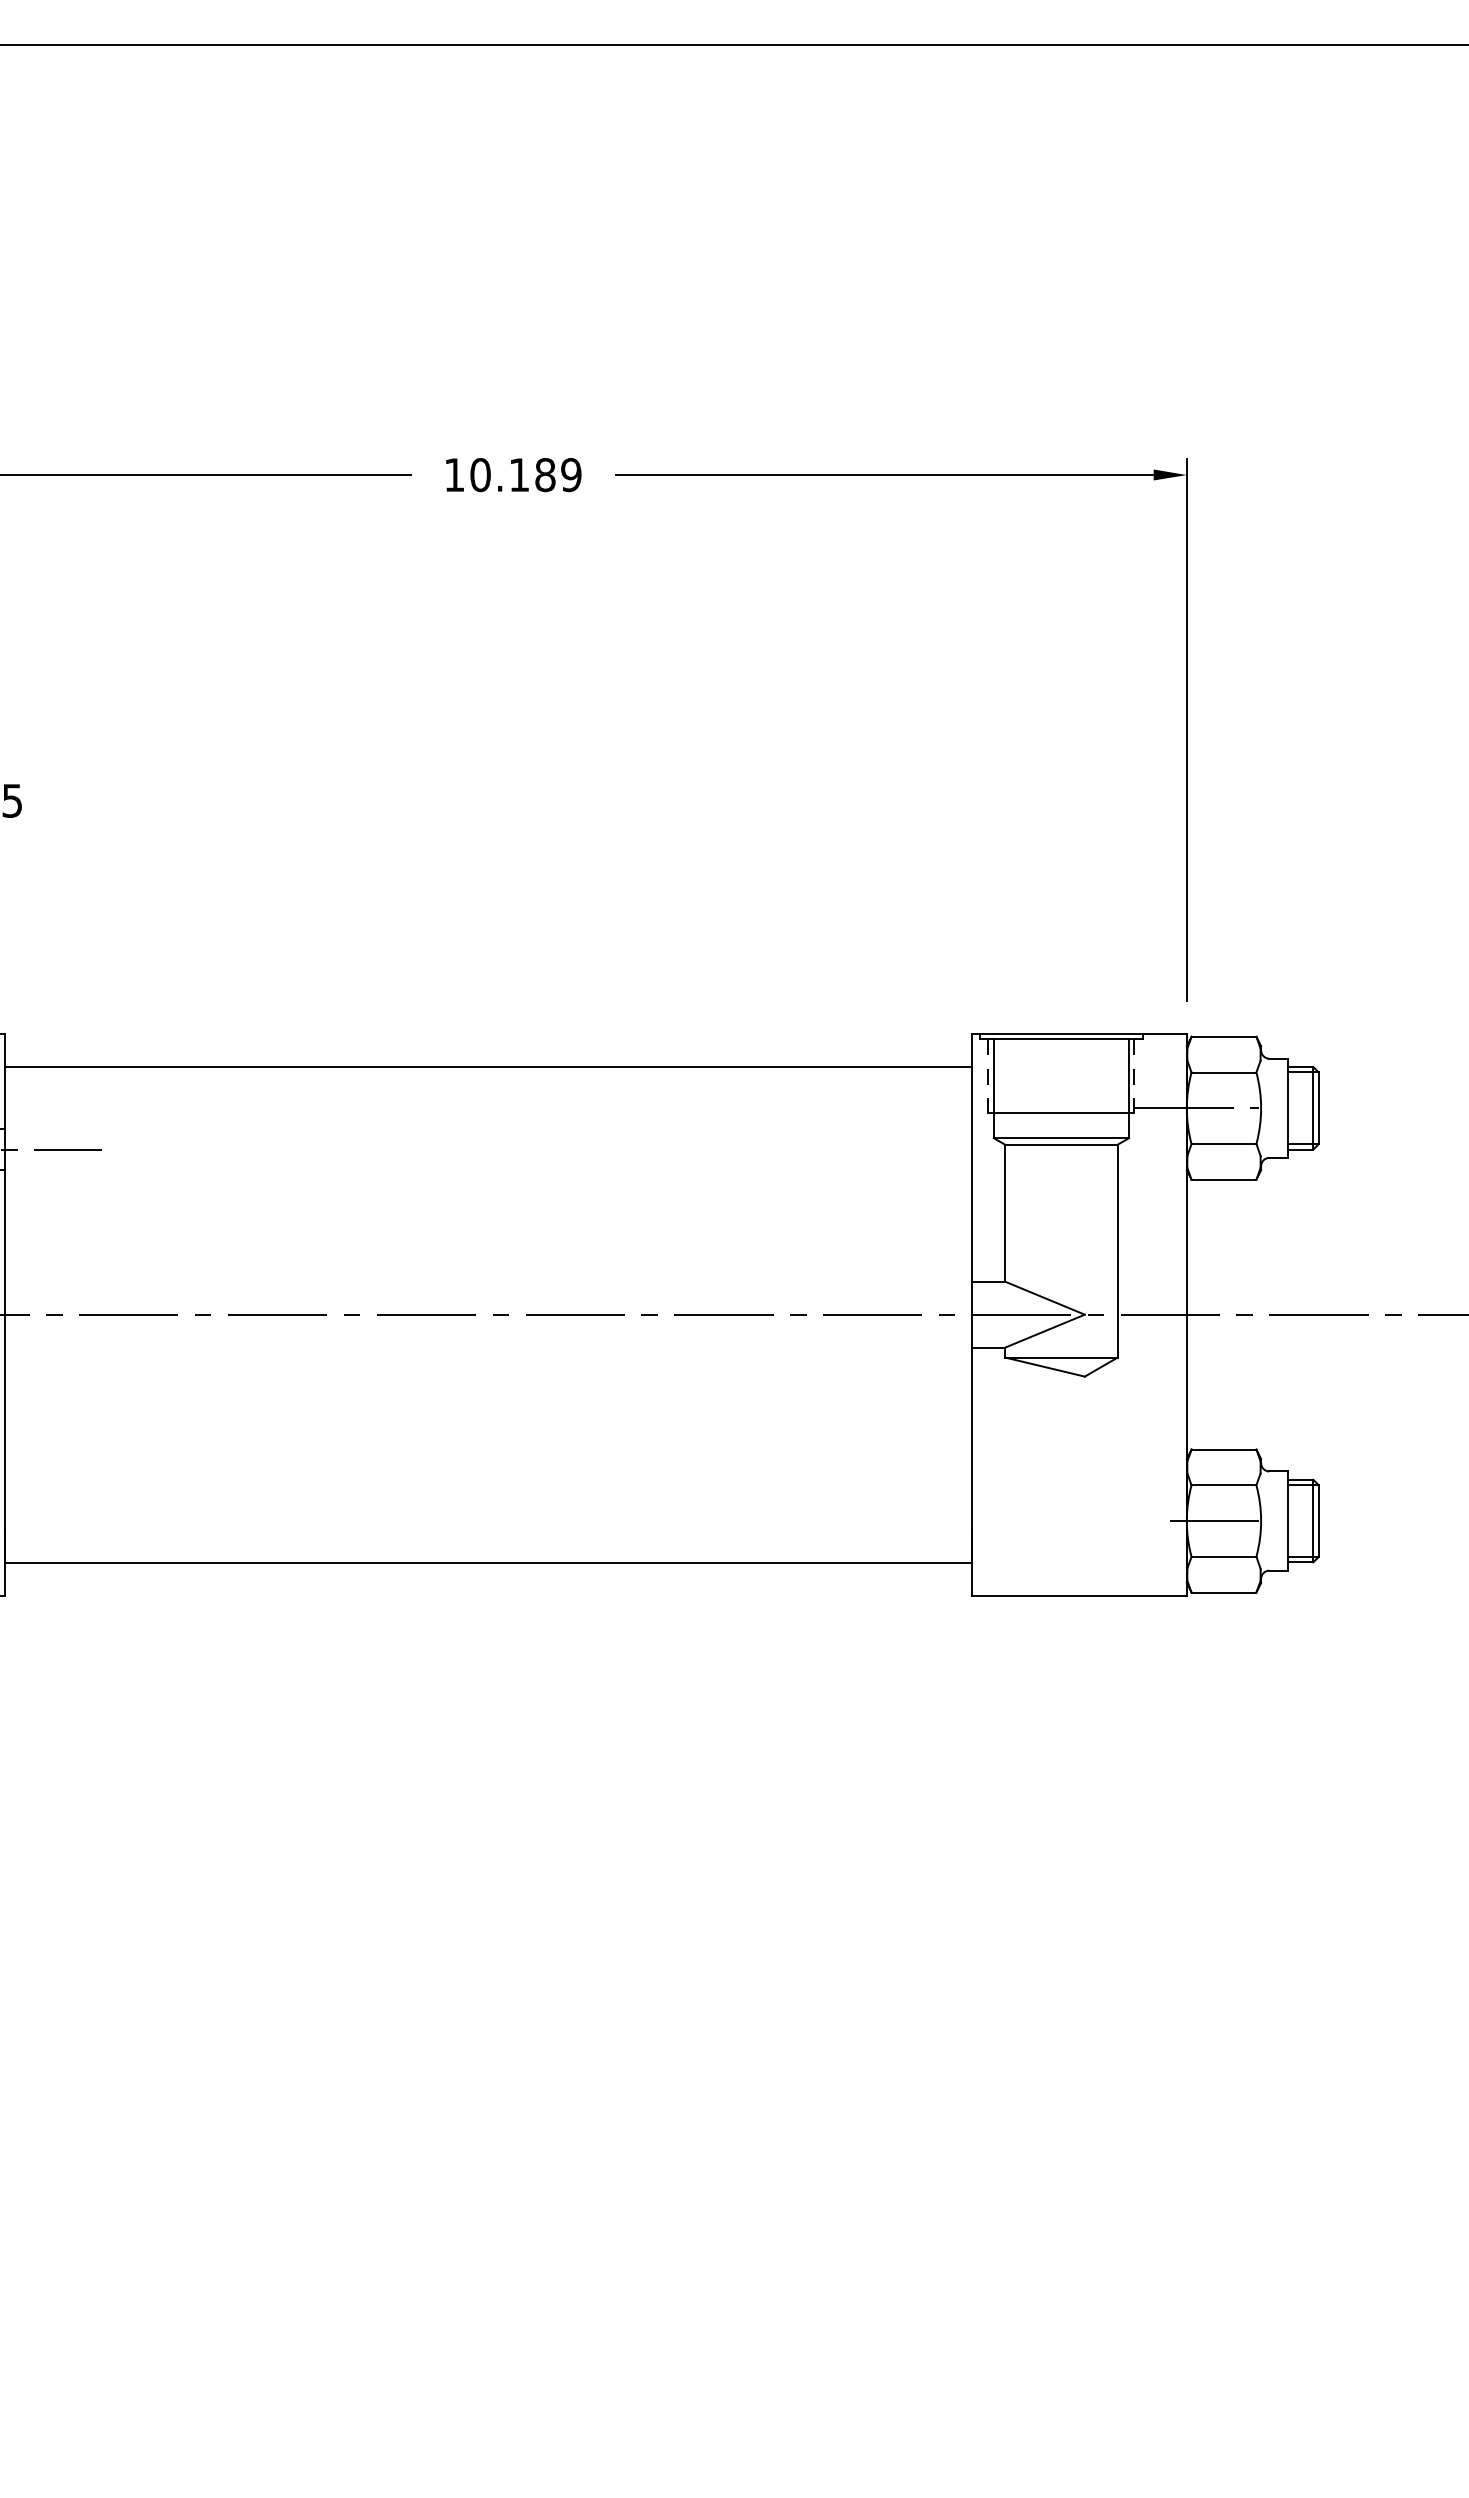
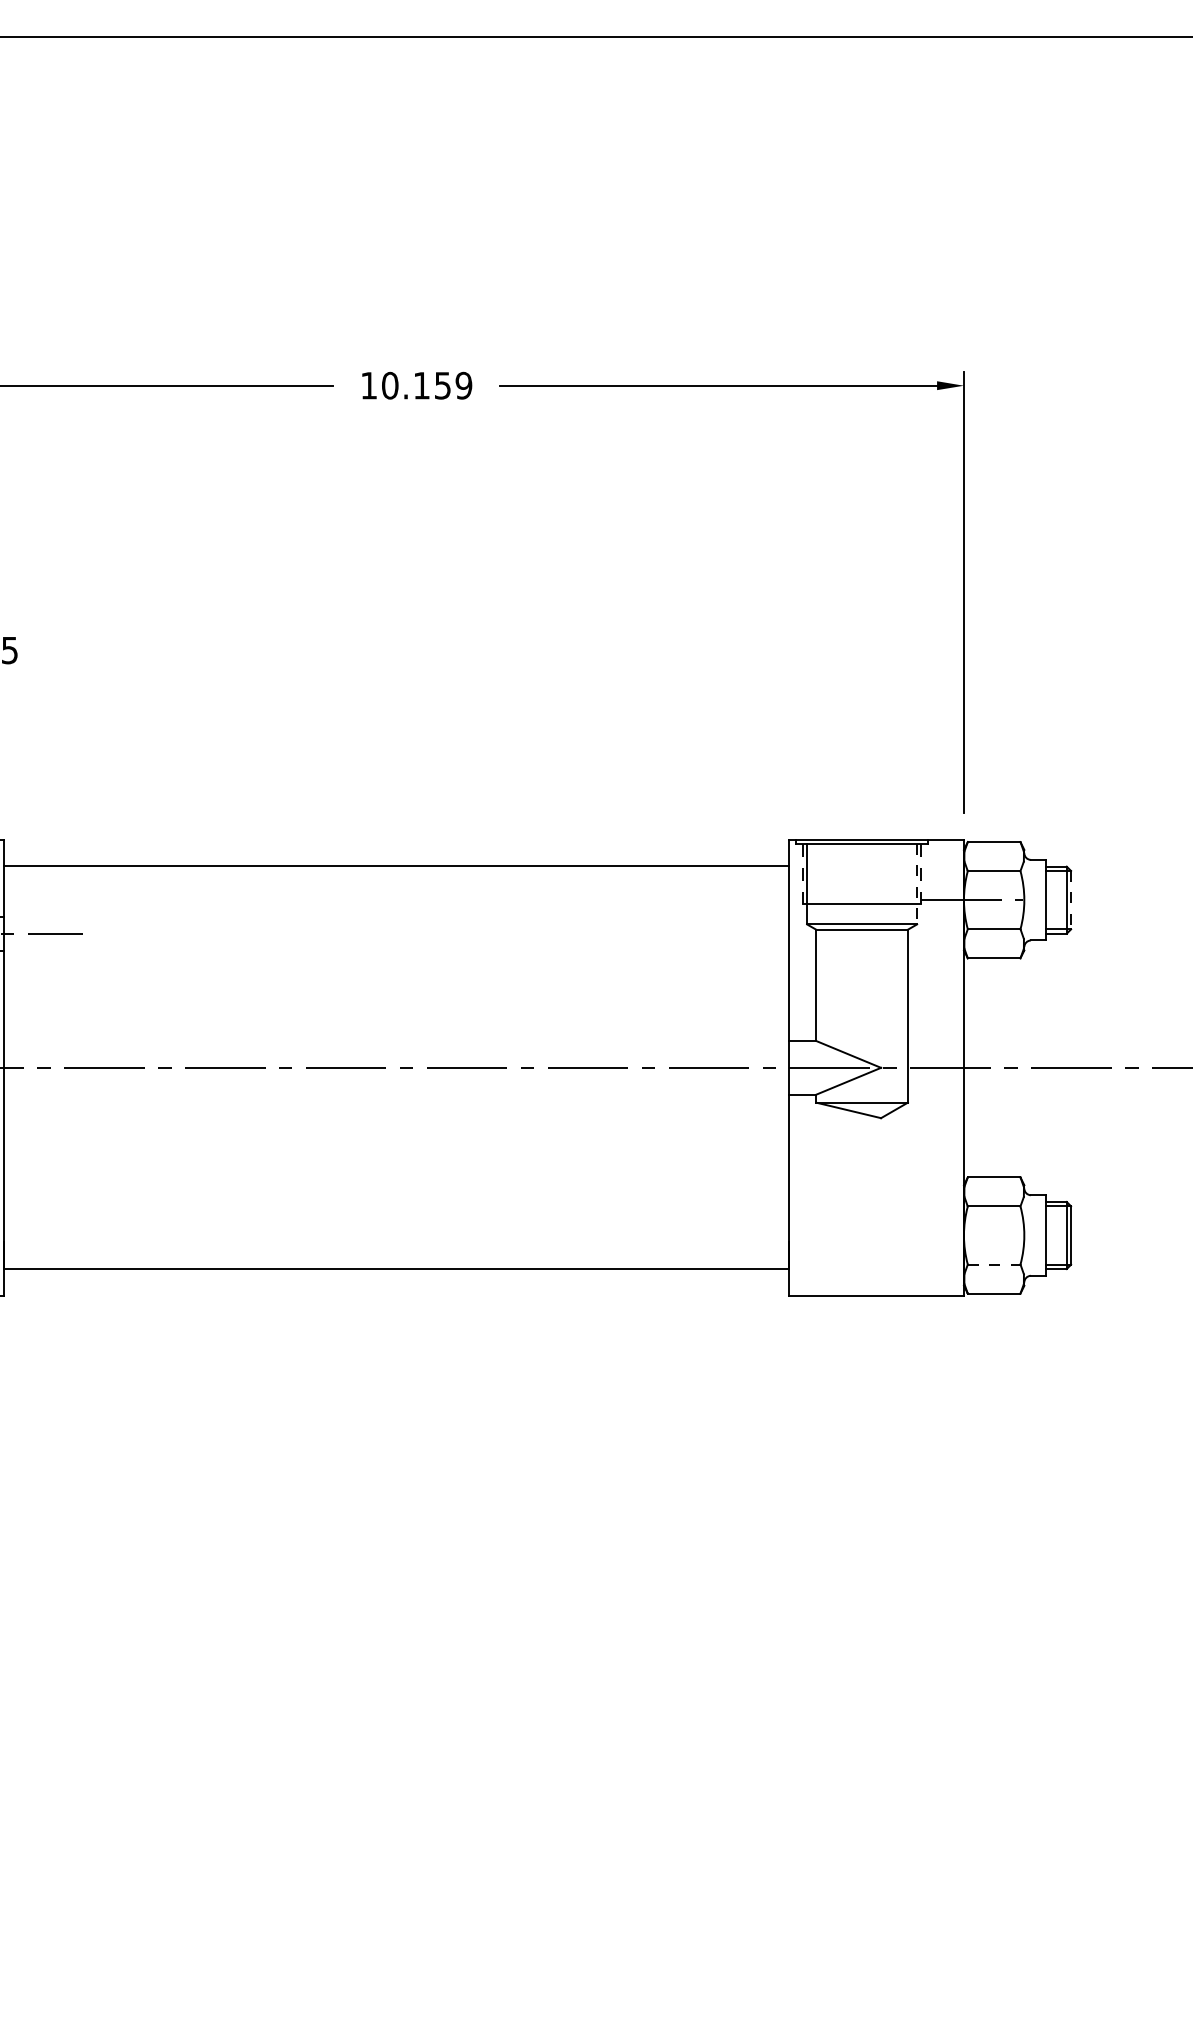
text: (545, 475) -> (442, 386), 10.189 -> 10.159
line: (1129, 1088) -> (917, 884), solid -> dashed
line: (1318, 1108) -> (1070, 900), solid -> dashed
line: (1214, 1521) -> (986, 1235), removed
line: (1224, 1556) -> (994, 1264), solid -> dashed

